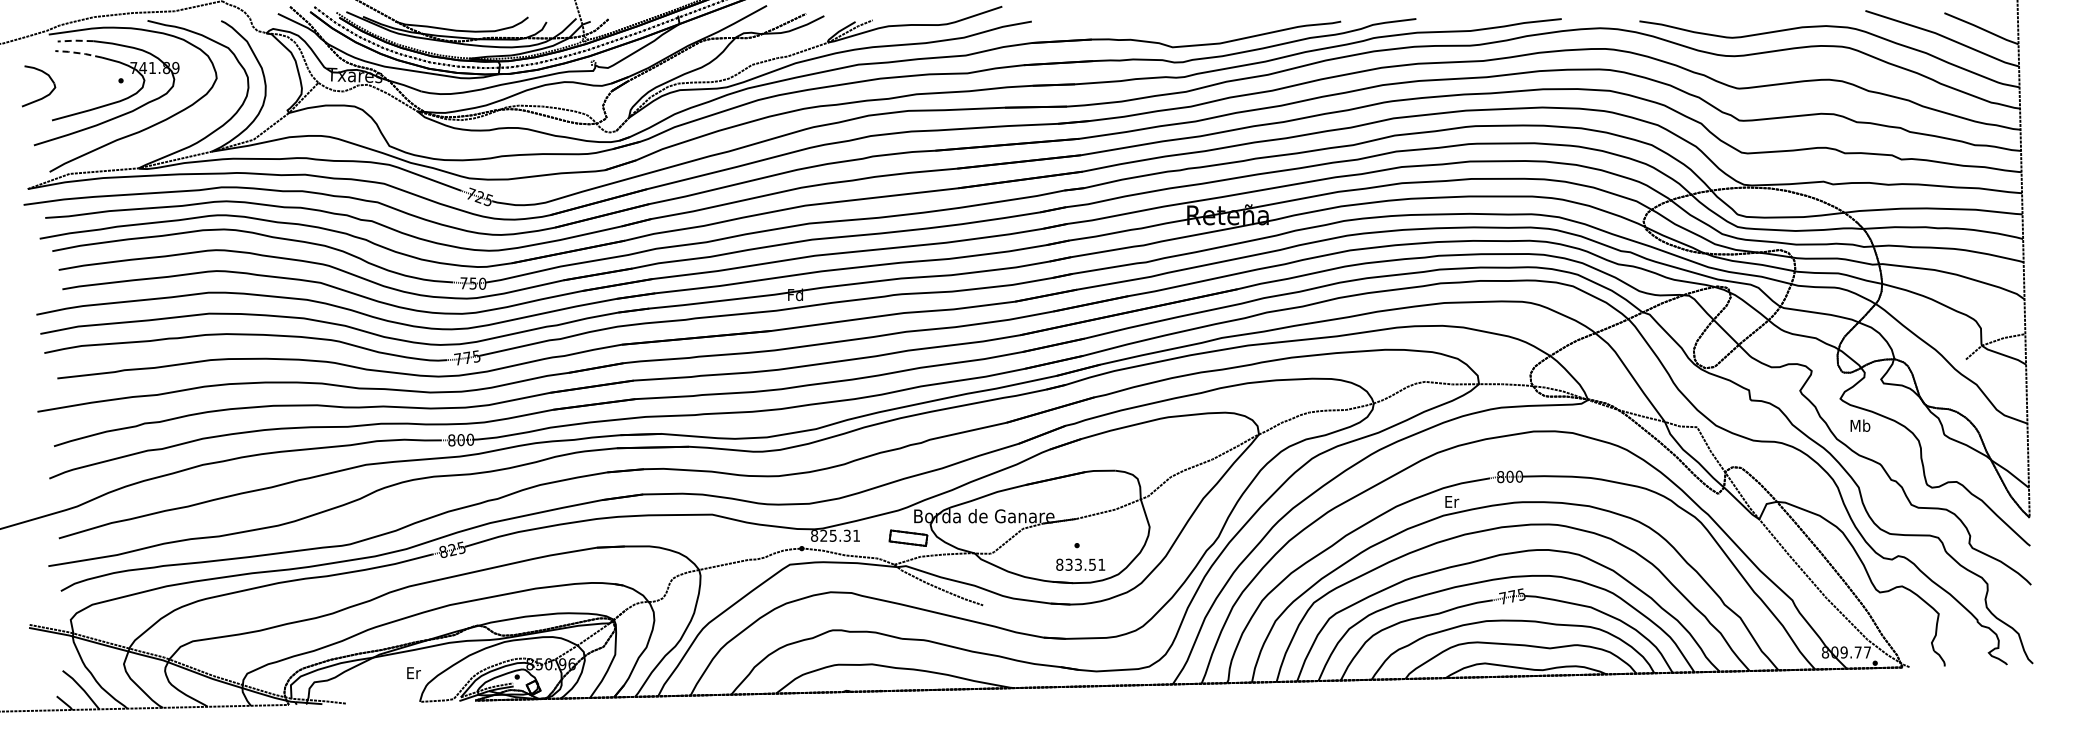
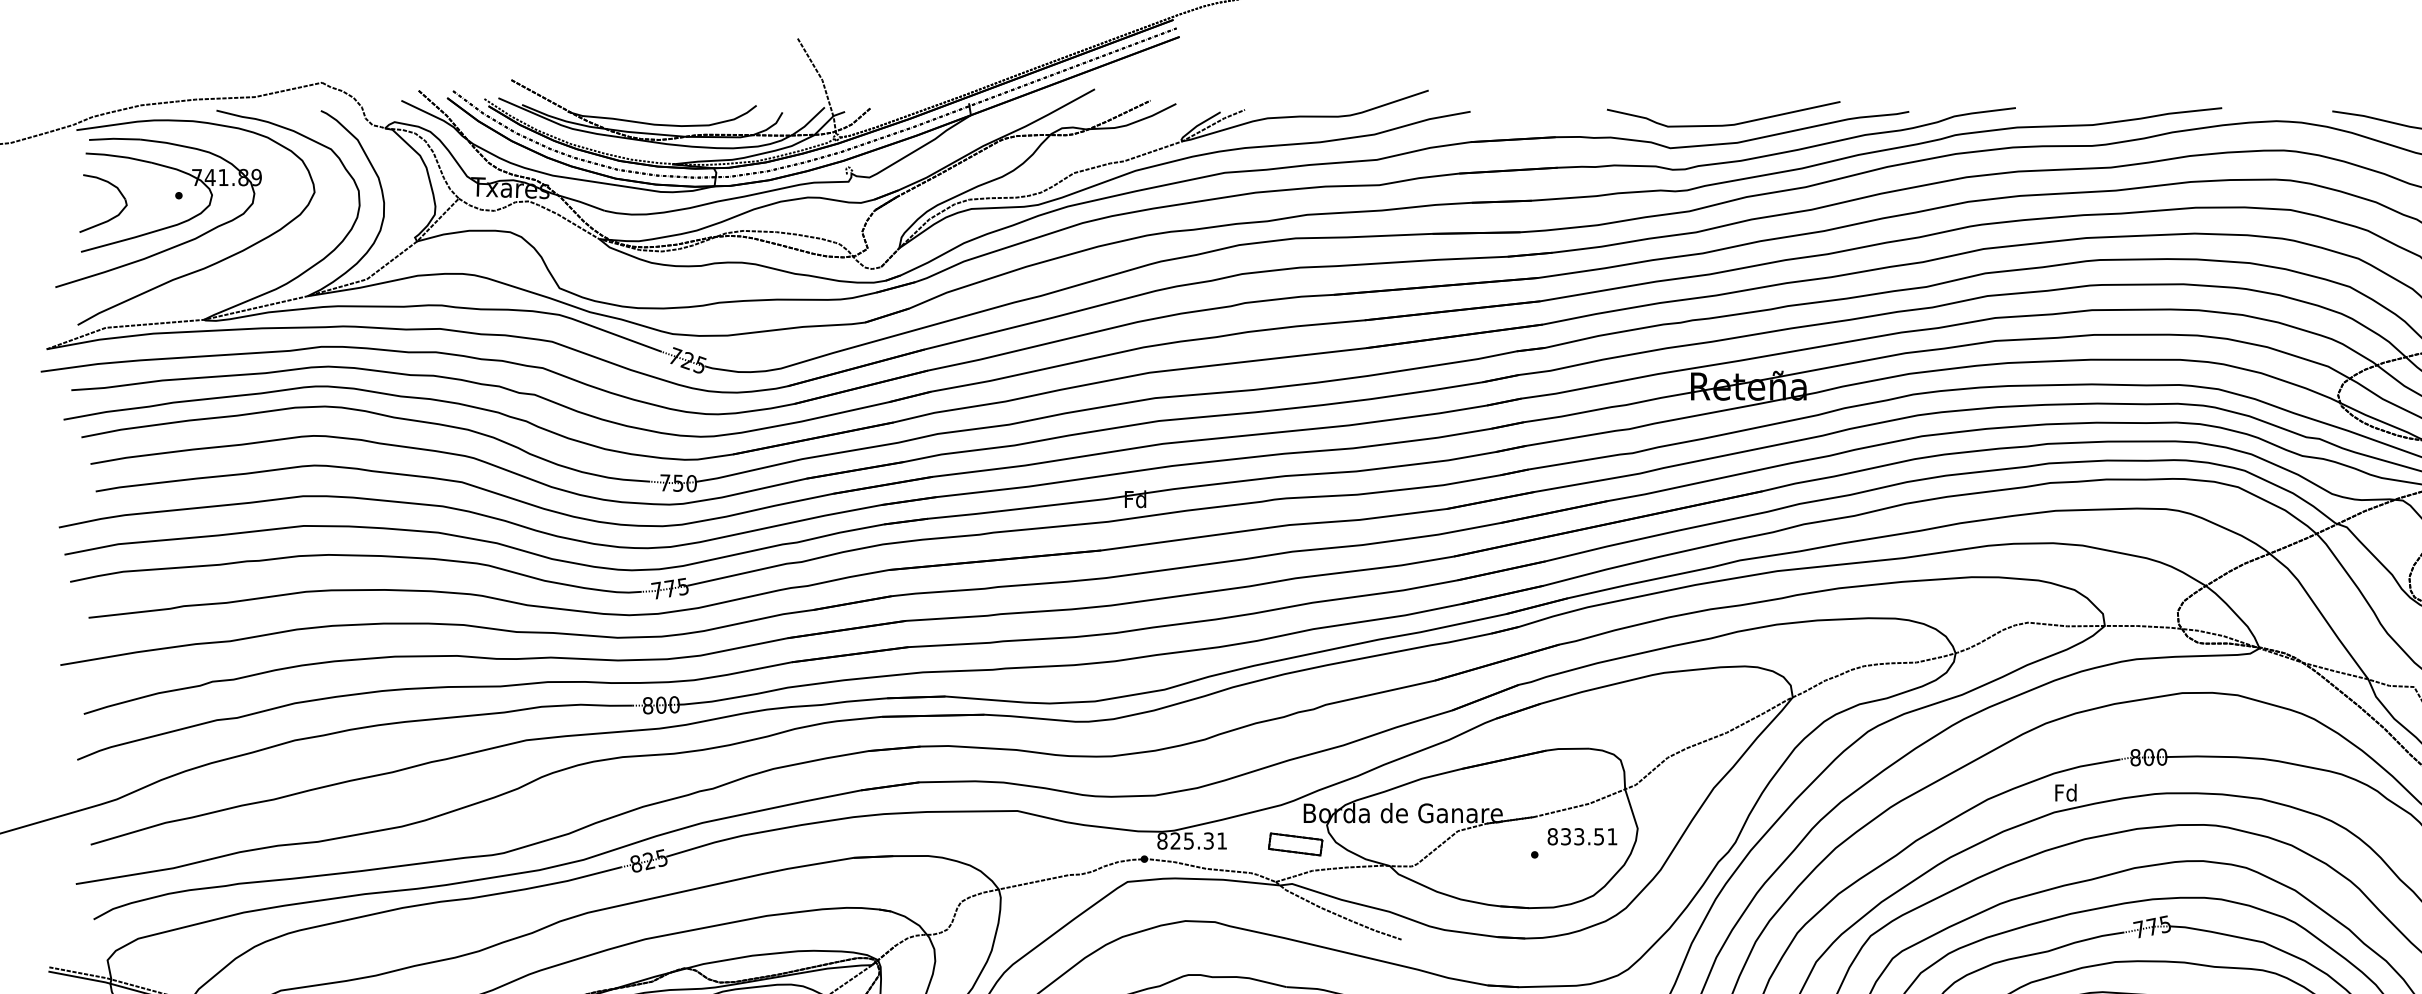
curve: (1210, 30) -> (1723, 124), added
line: (74, 40) -> (112, 138), dashed -> solid
line: (78, 53) -> (118, 156), dashed -> solid
part: (43, 96) -> (110, 217), moved
text: (1451, 501) -> (2065, 792), Er -> Fd
text: (1080, 564) -> (1582, 836), moved

